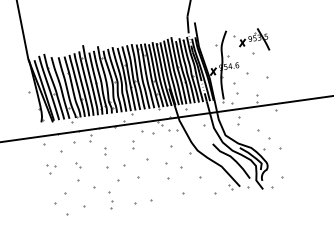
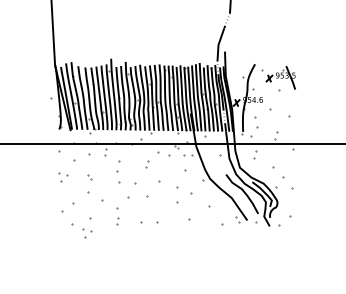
part: (105, 150) -> (118, 166), size x1.6
part: (83, 221) -> (87, 233), added

